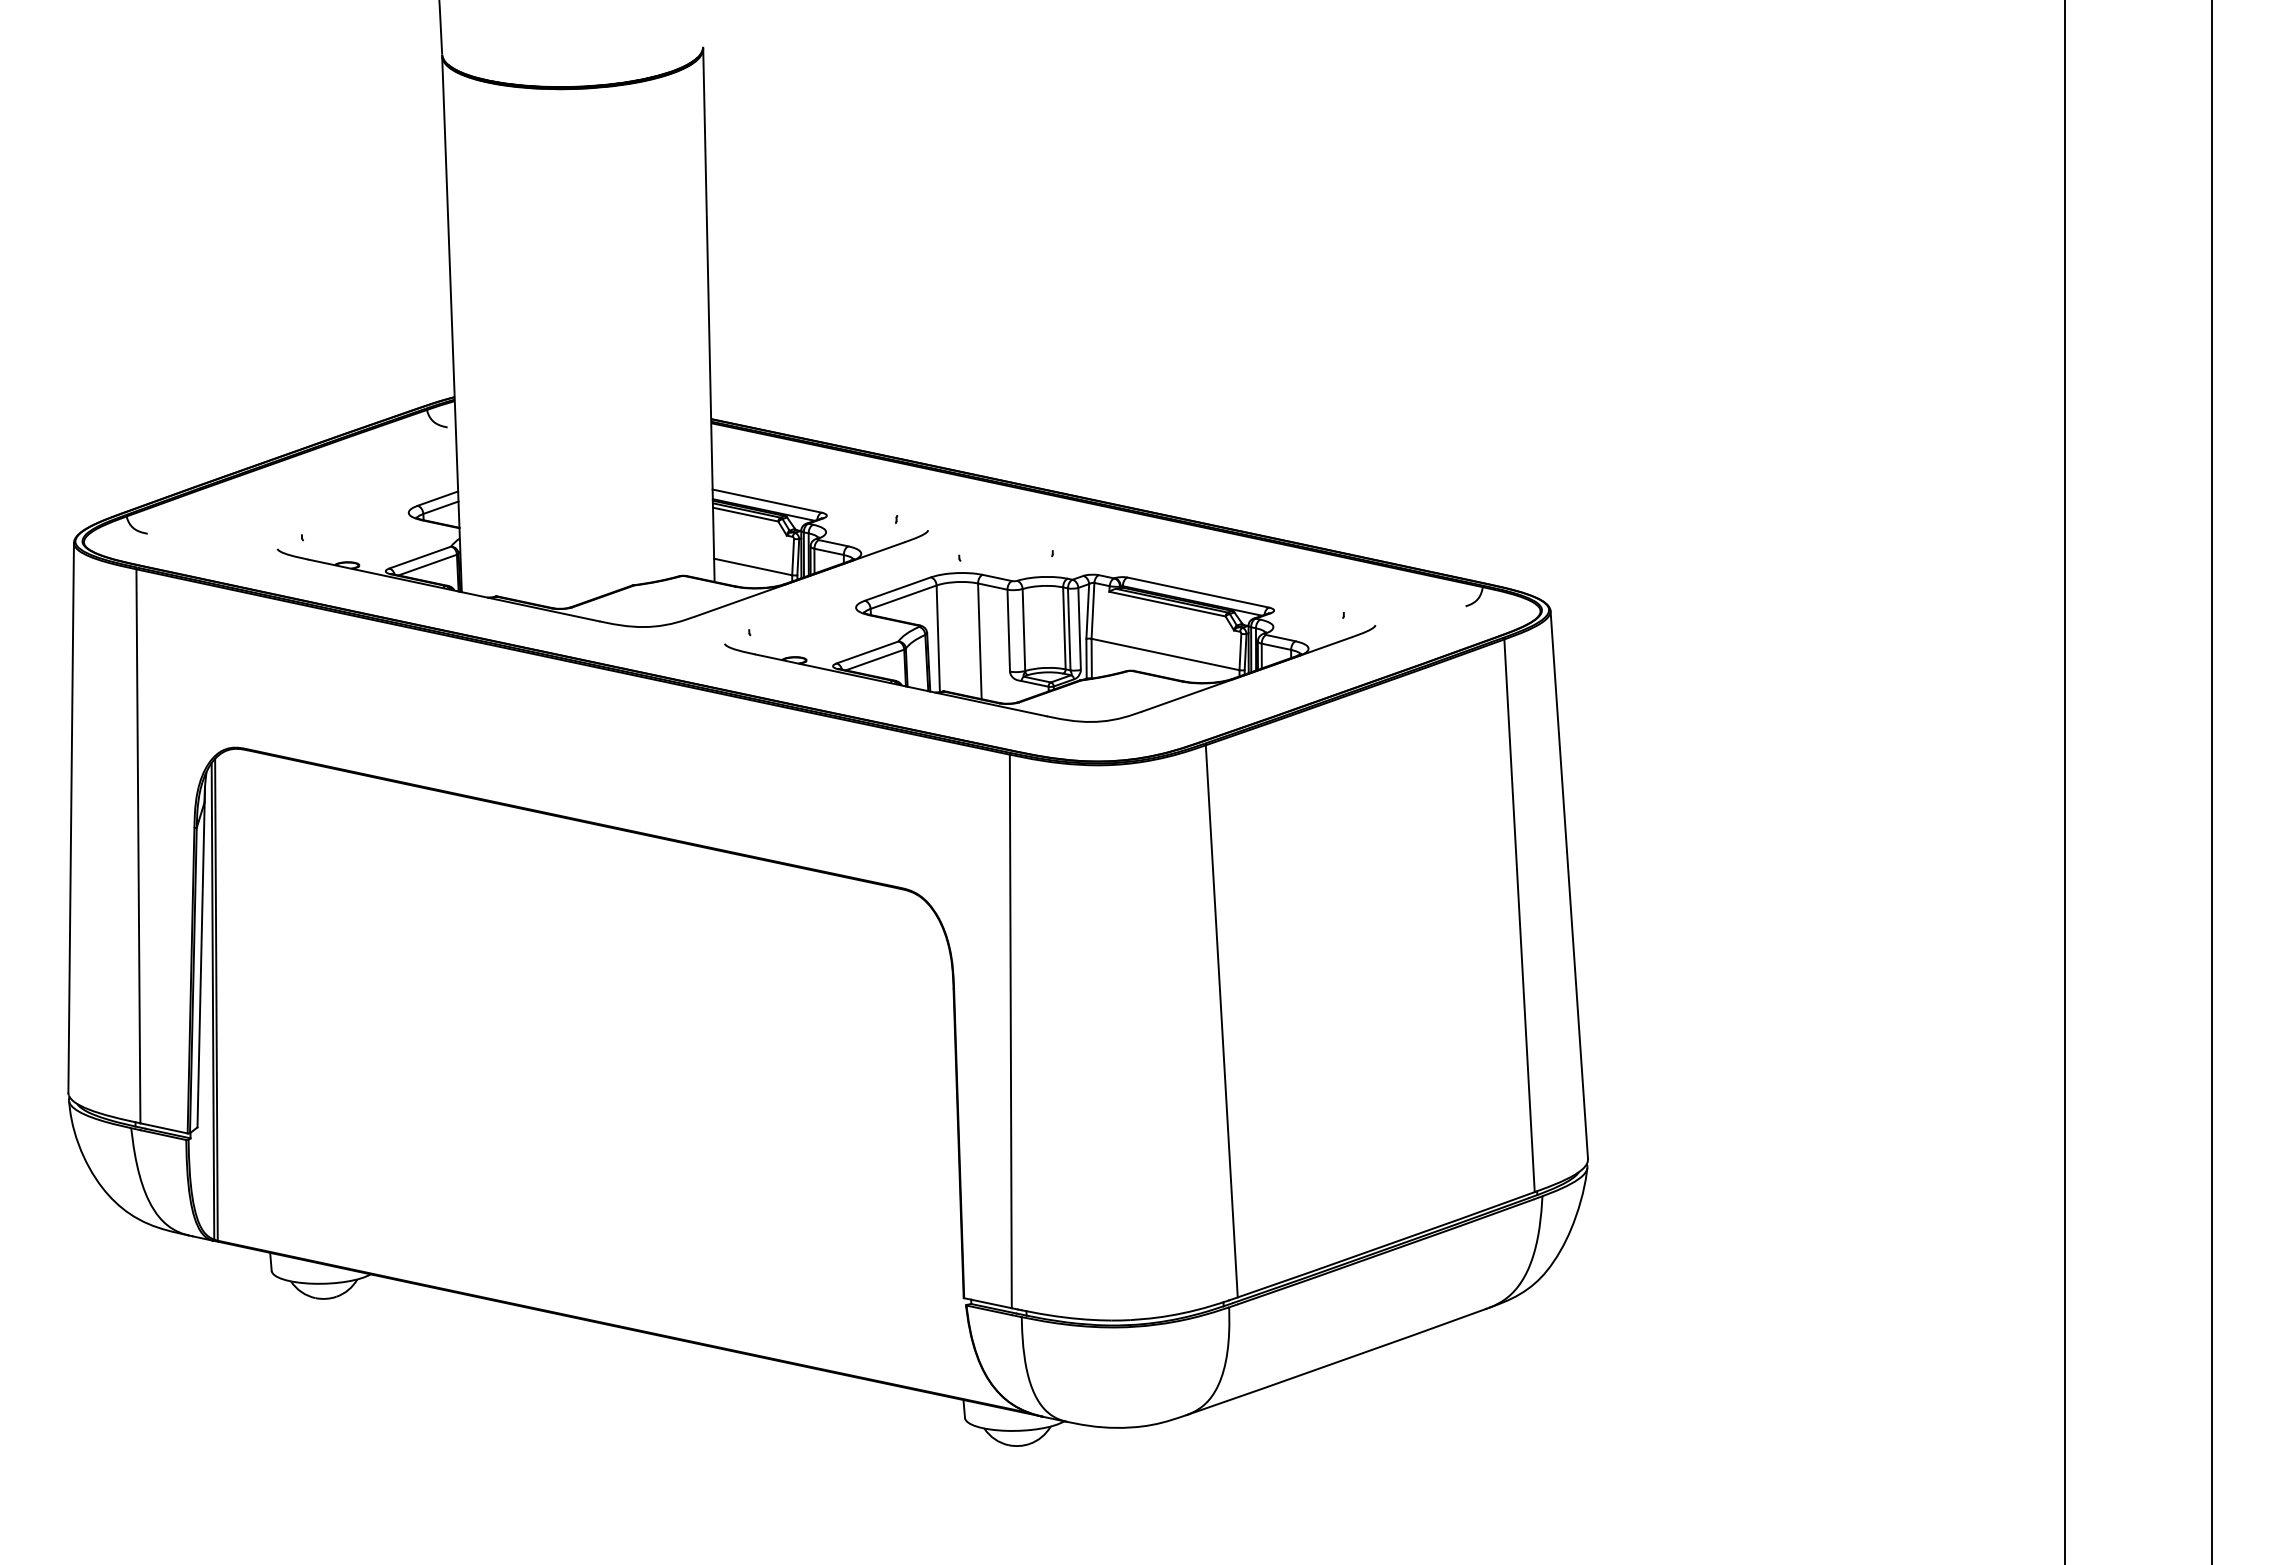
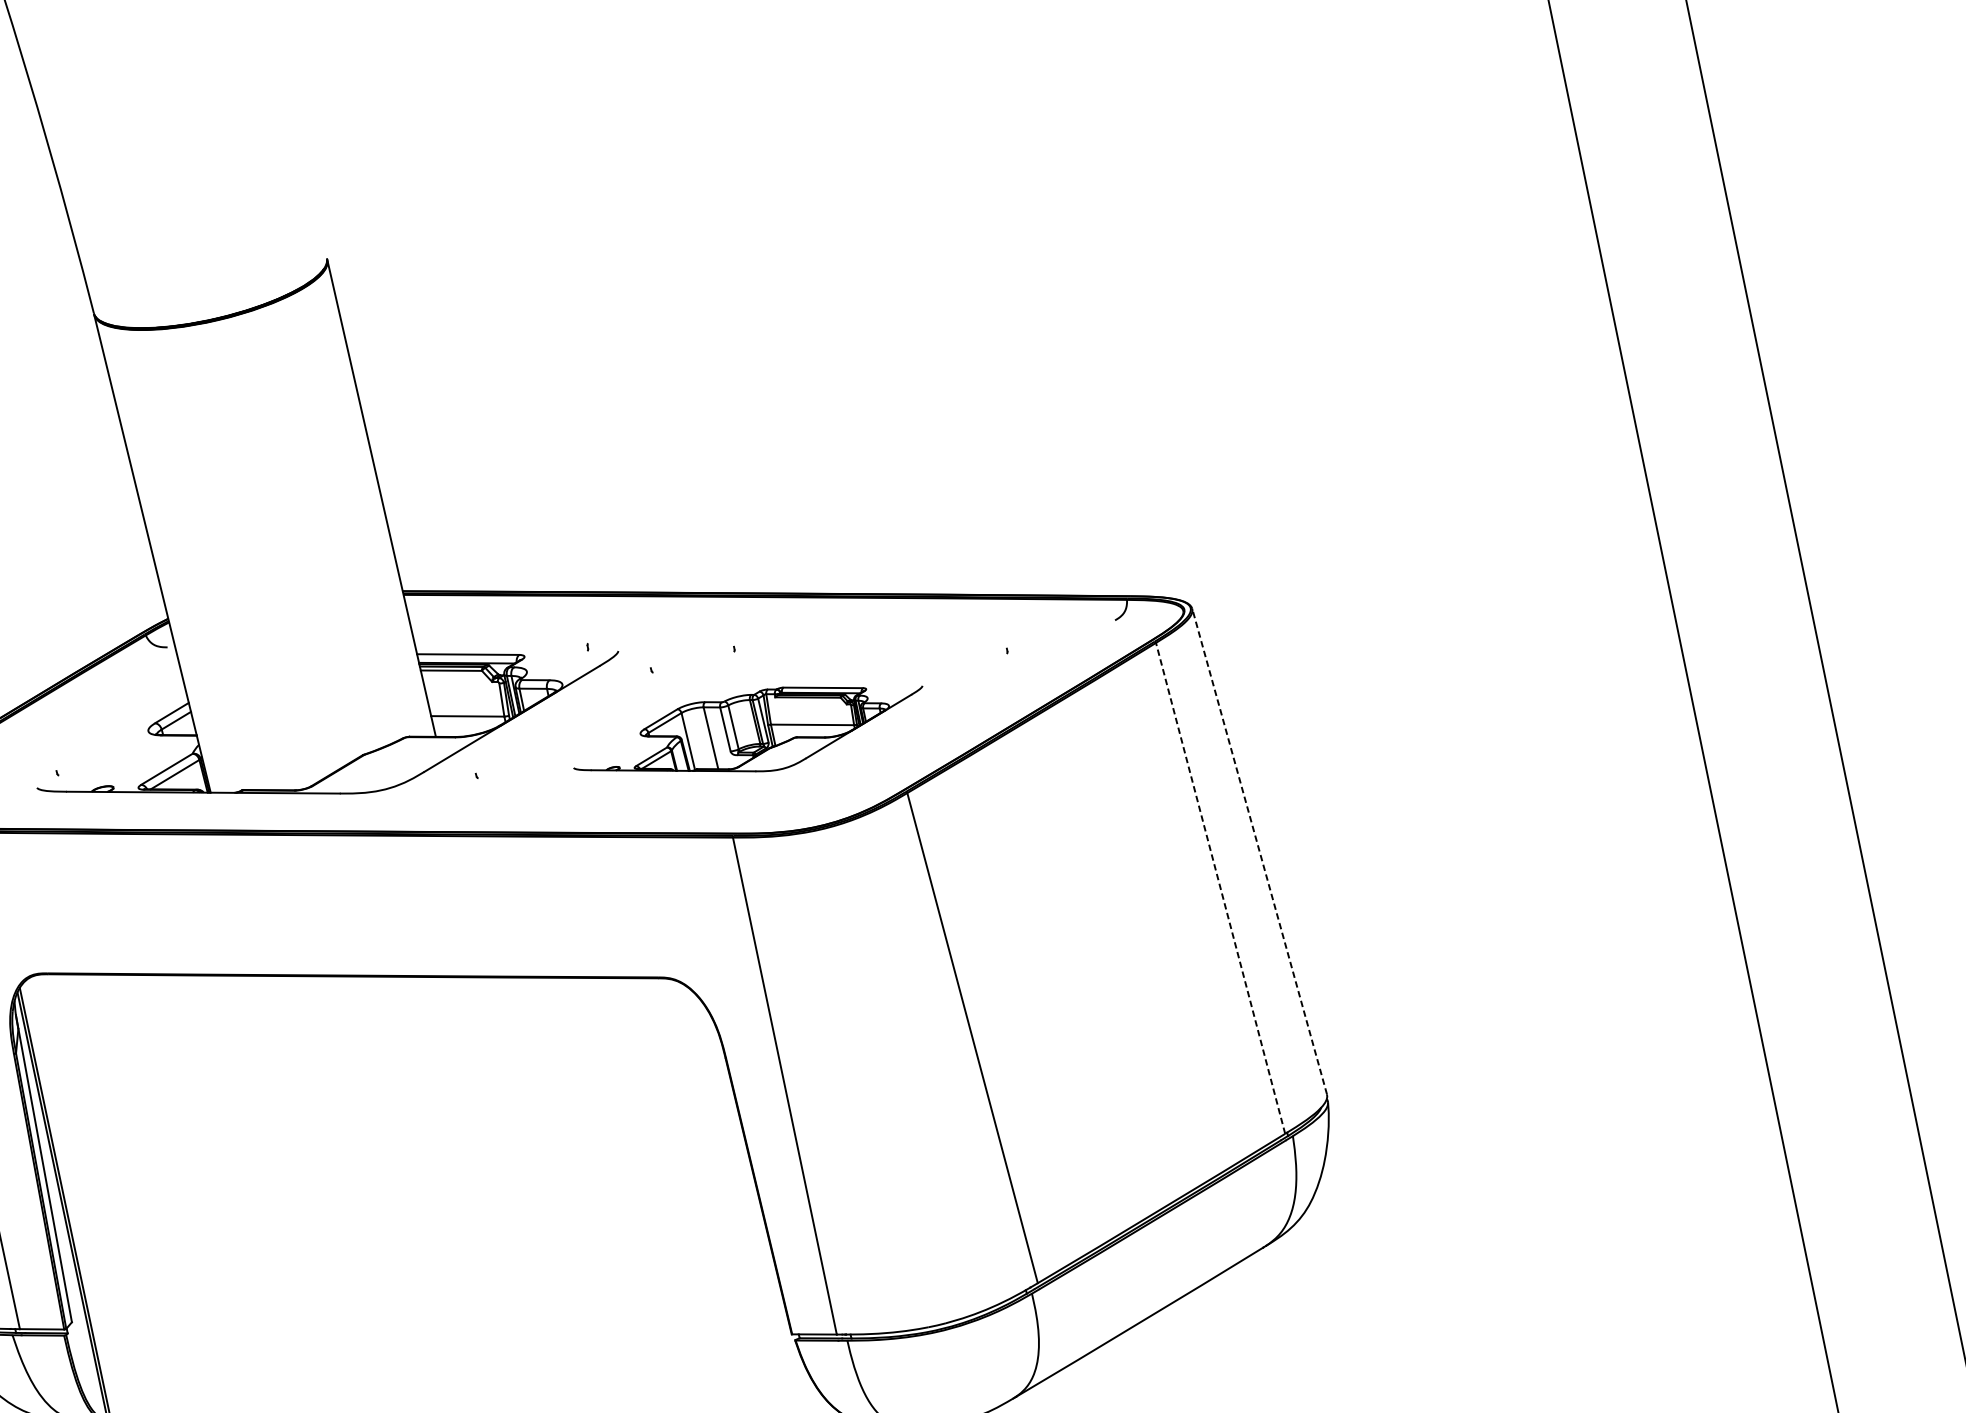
part: (1050, 647) -> (749, 733), size x0.6
line: (1569, 885) -> (1259, 851), solid -> dashed
line: (1519, 915) -> (1220, 888), solid -> dashed

